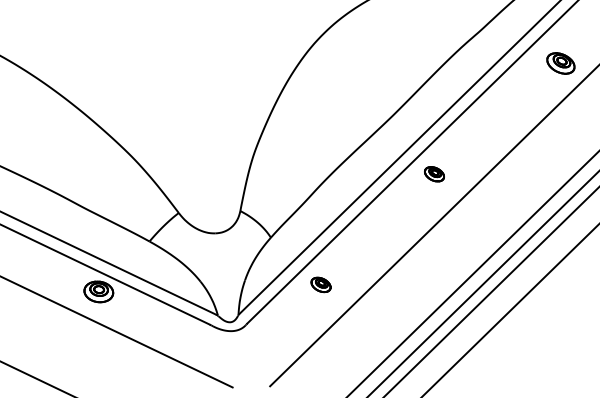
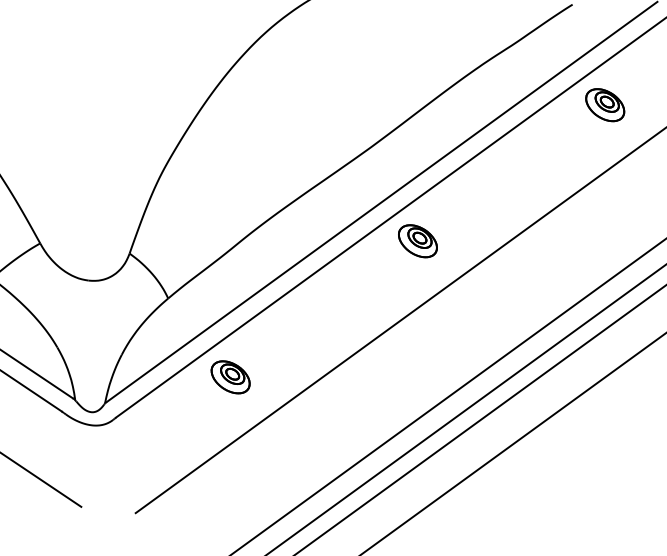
part: (560, 63) -> (604, 105), moved
part: (434, 174) -> (417, 241), size x1.43
part: (320, 284) -> (229, 376), size x1.43

